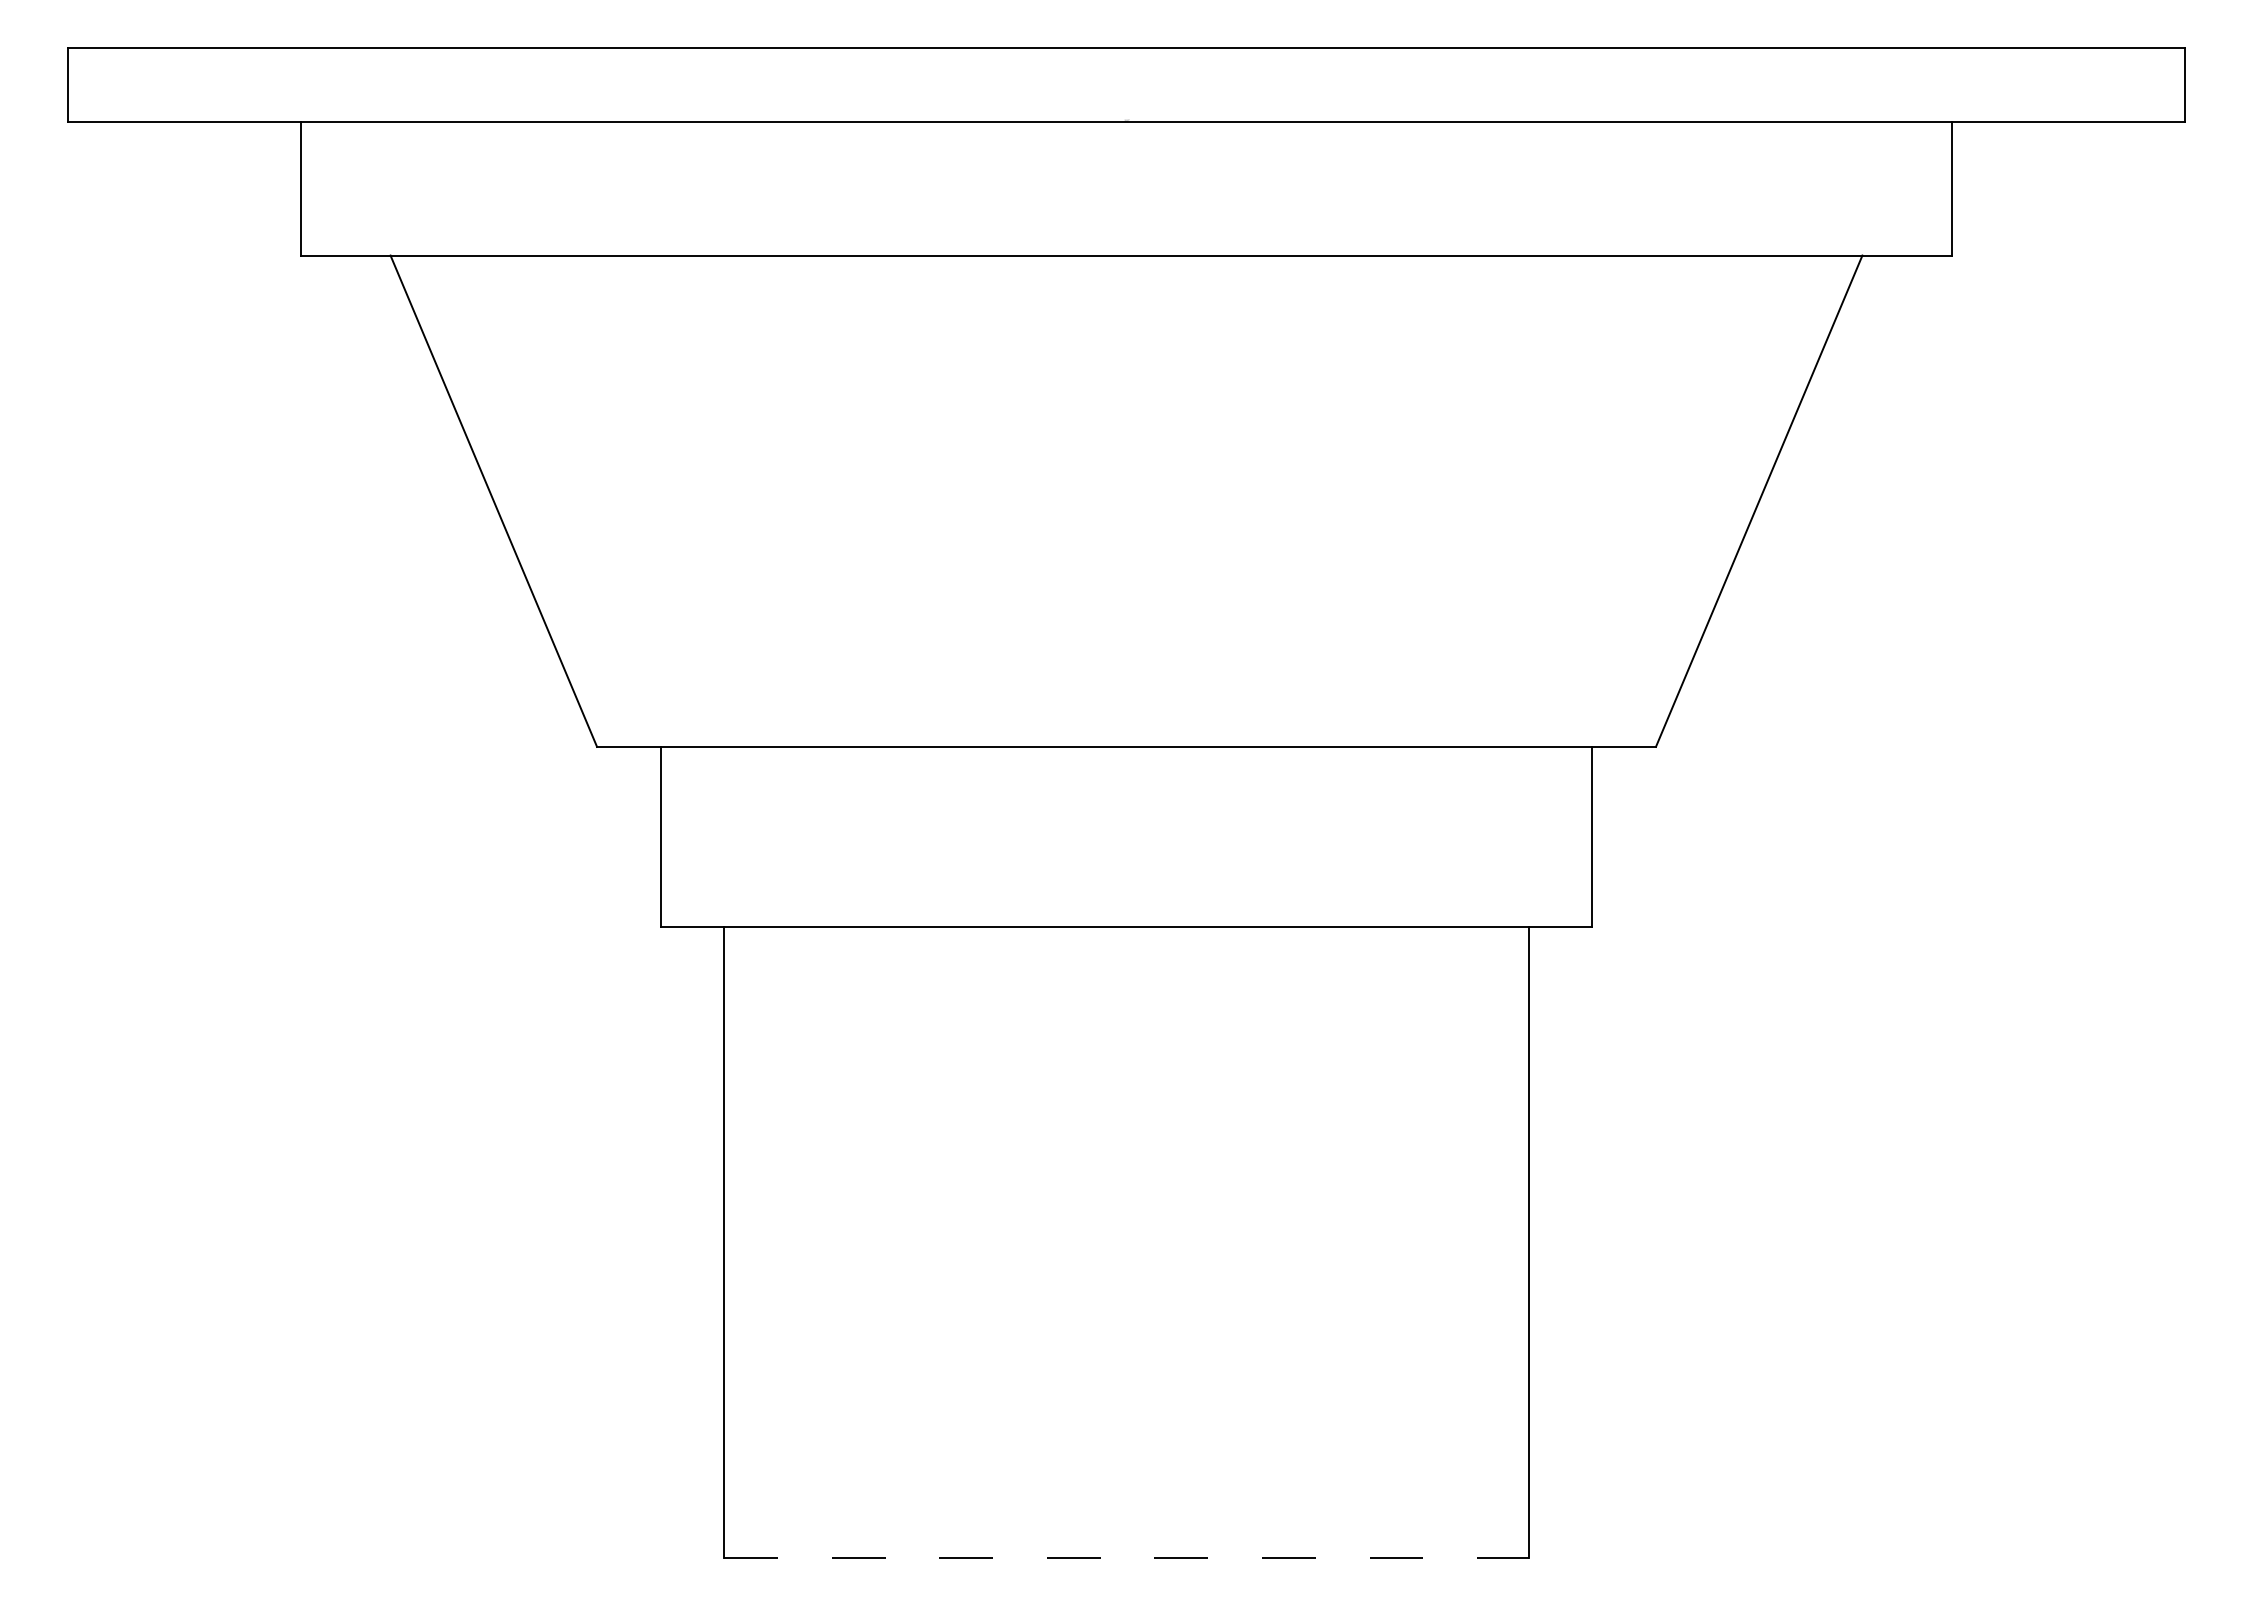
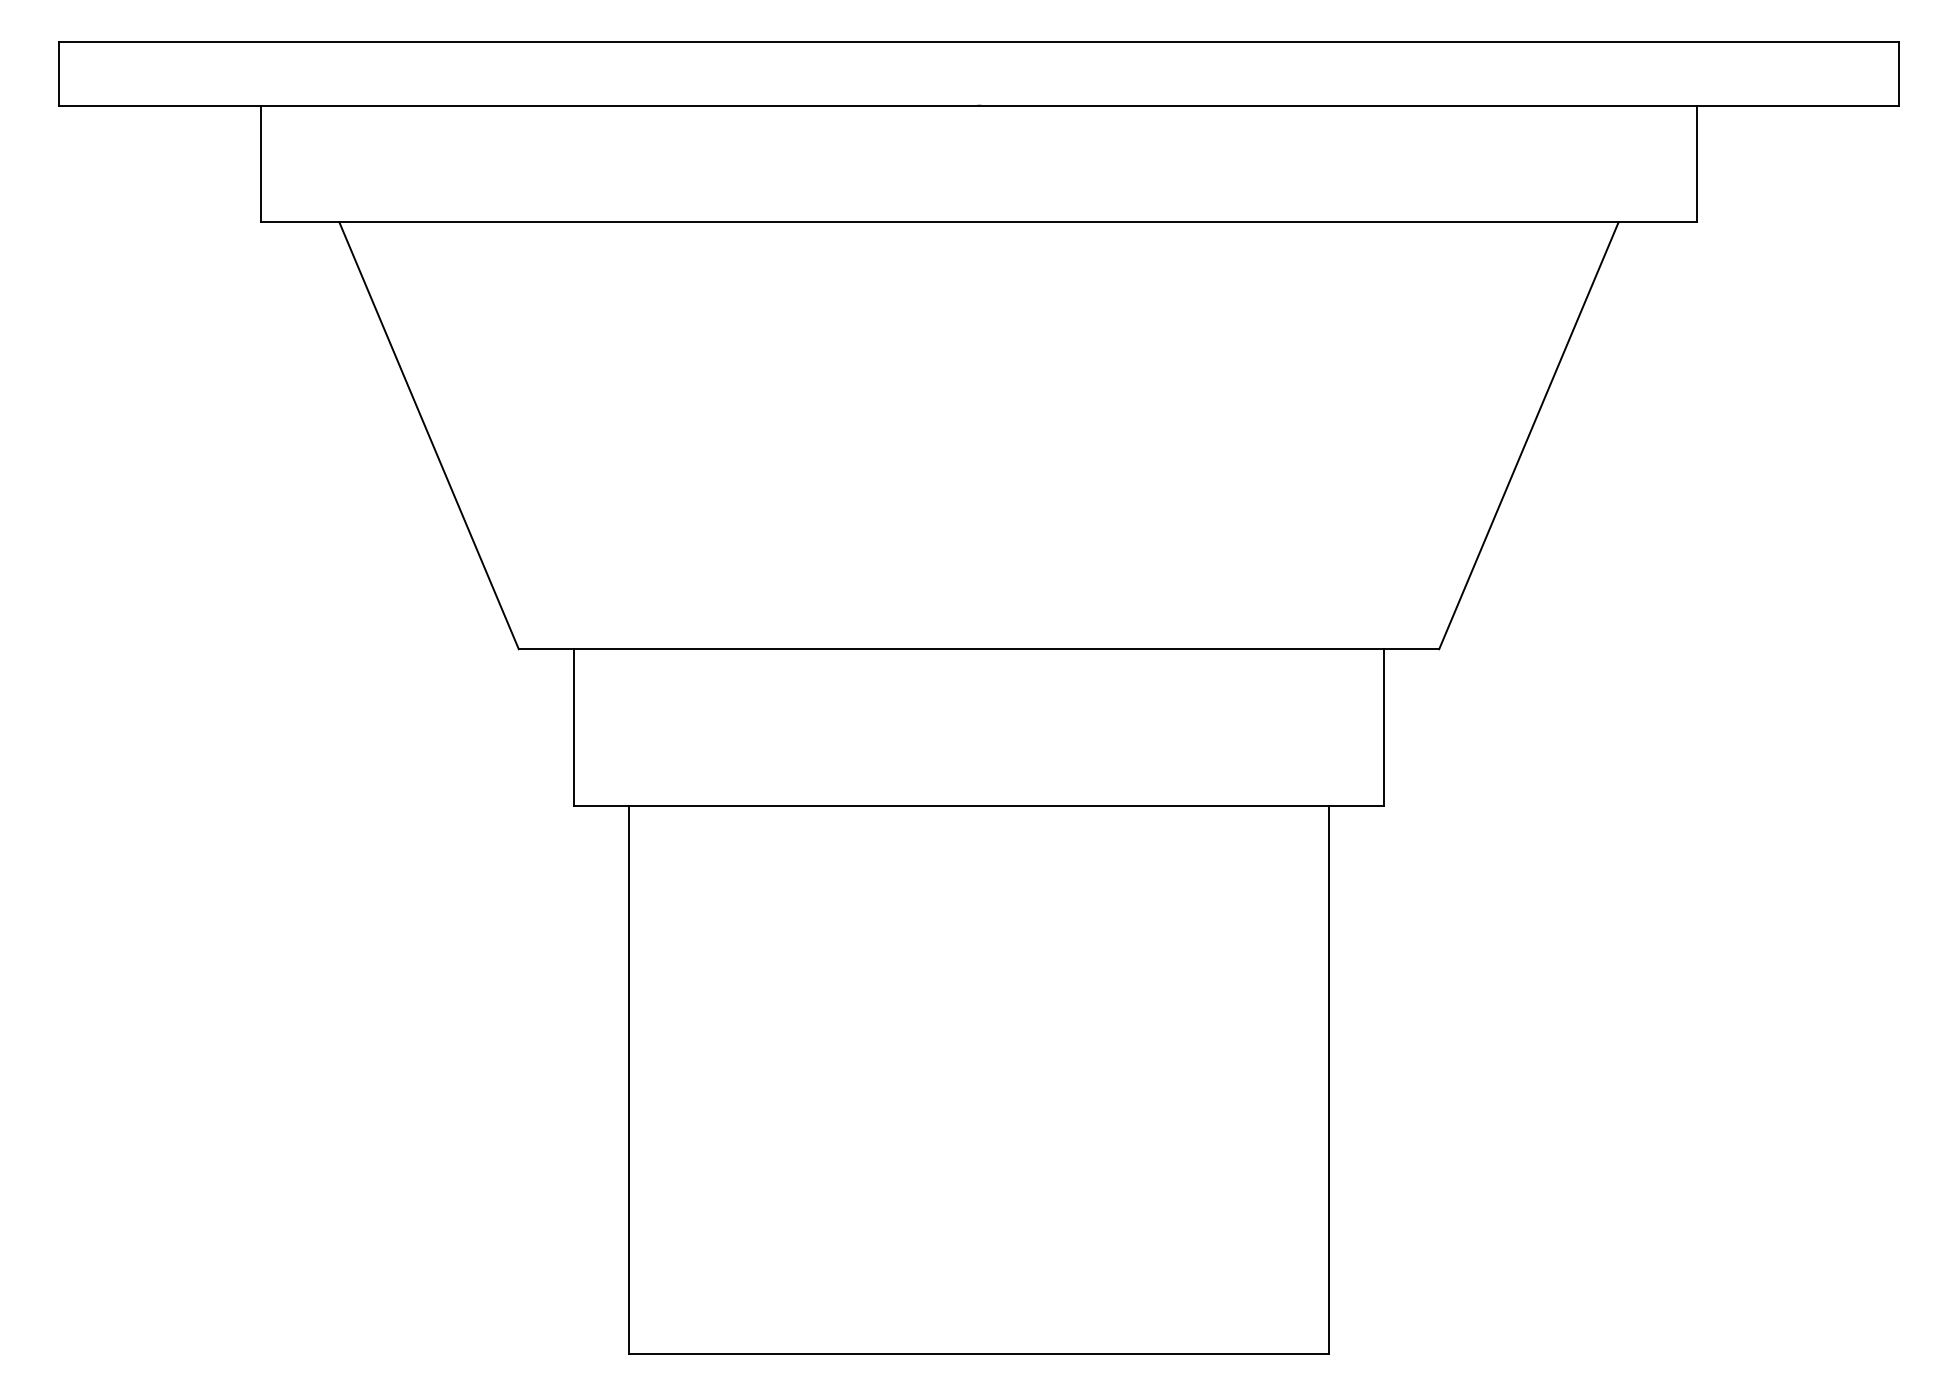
line: (1126, 1557) -> (979, 1353), dashed -> solid

